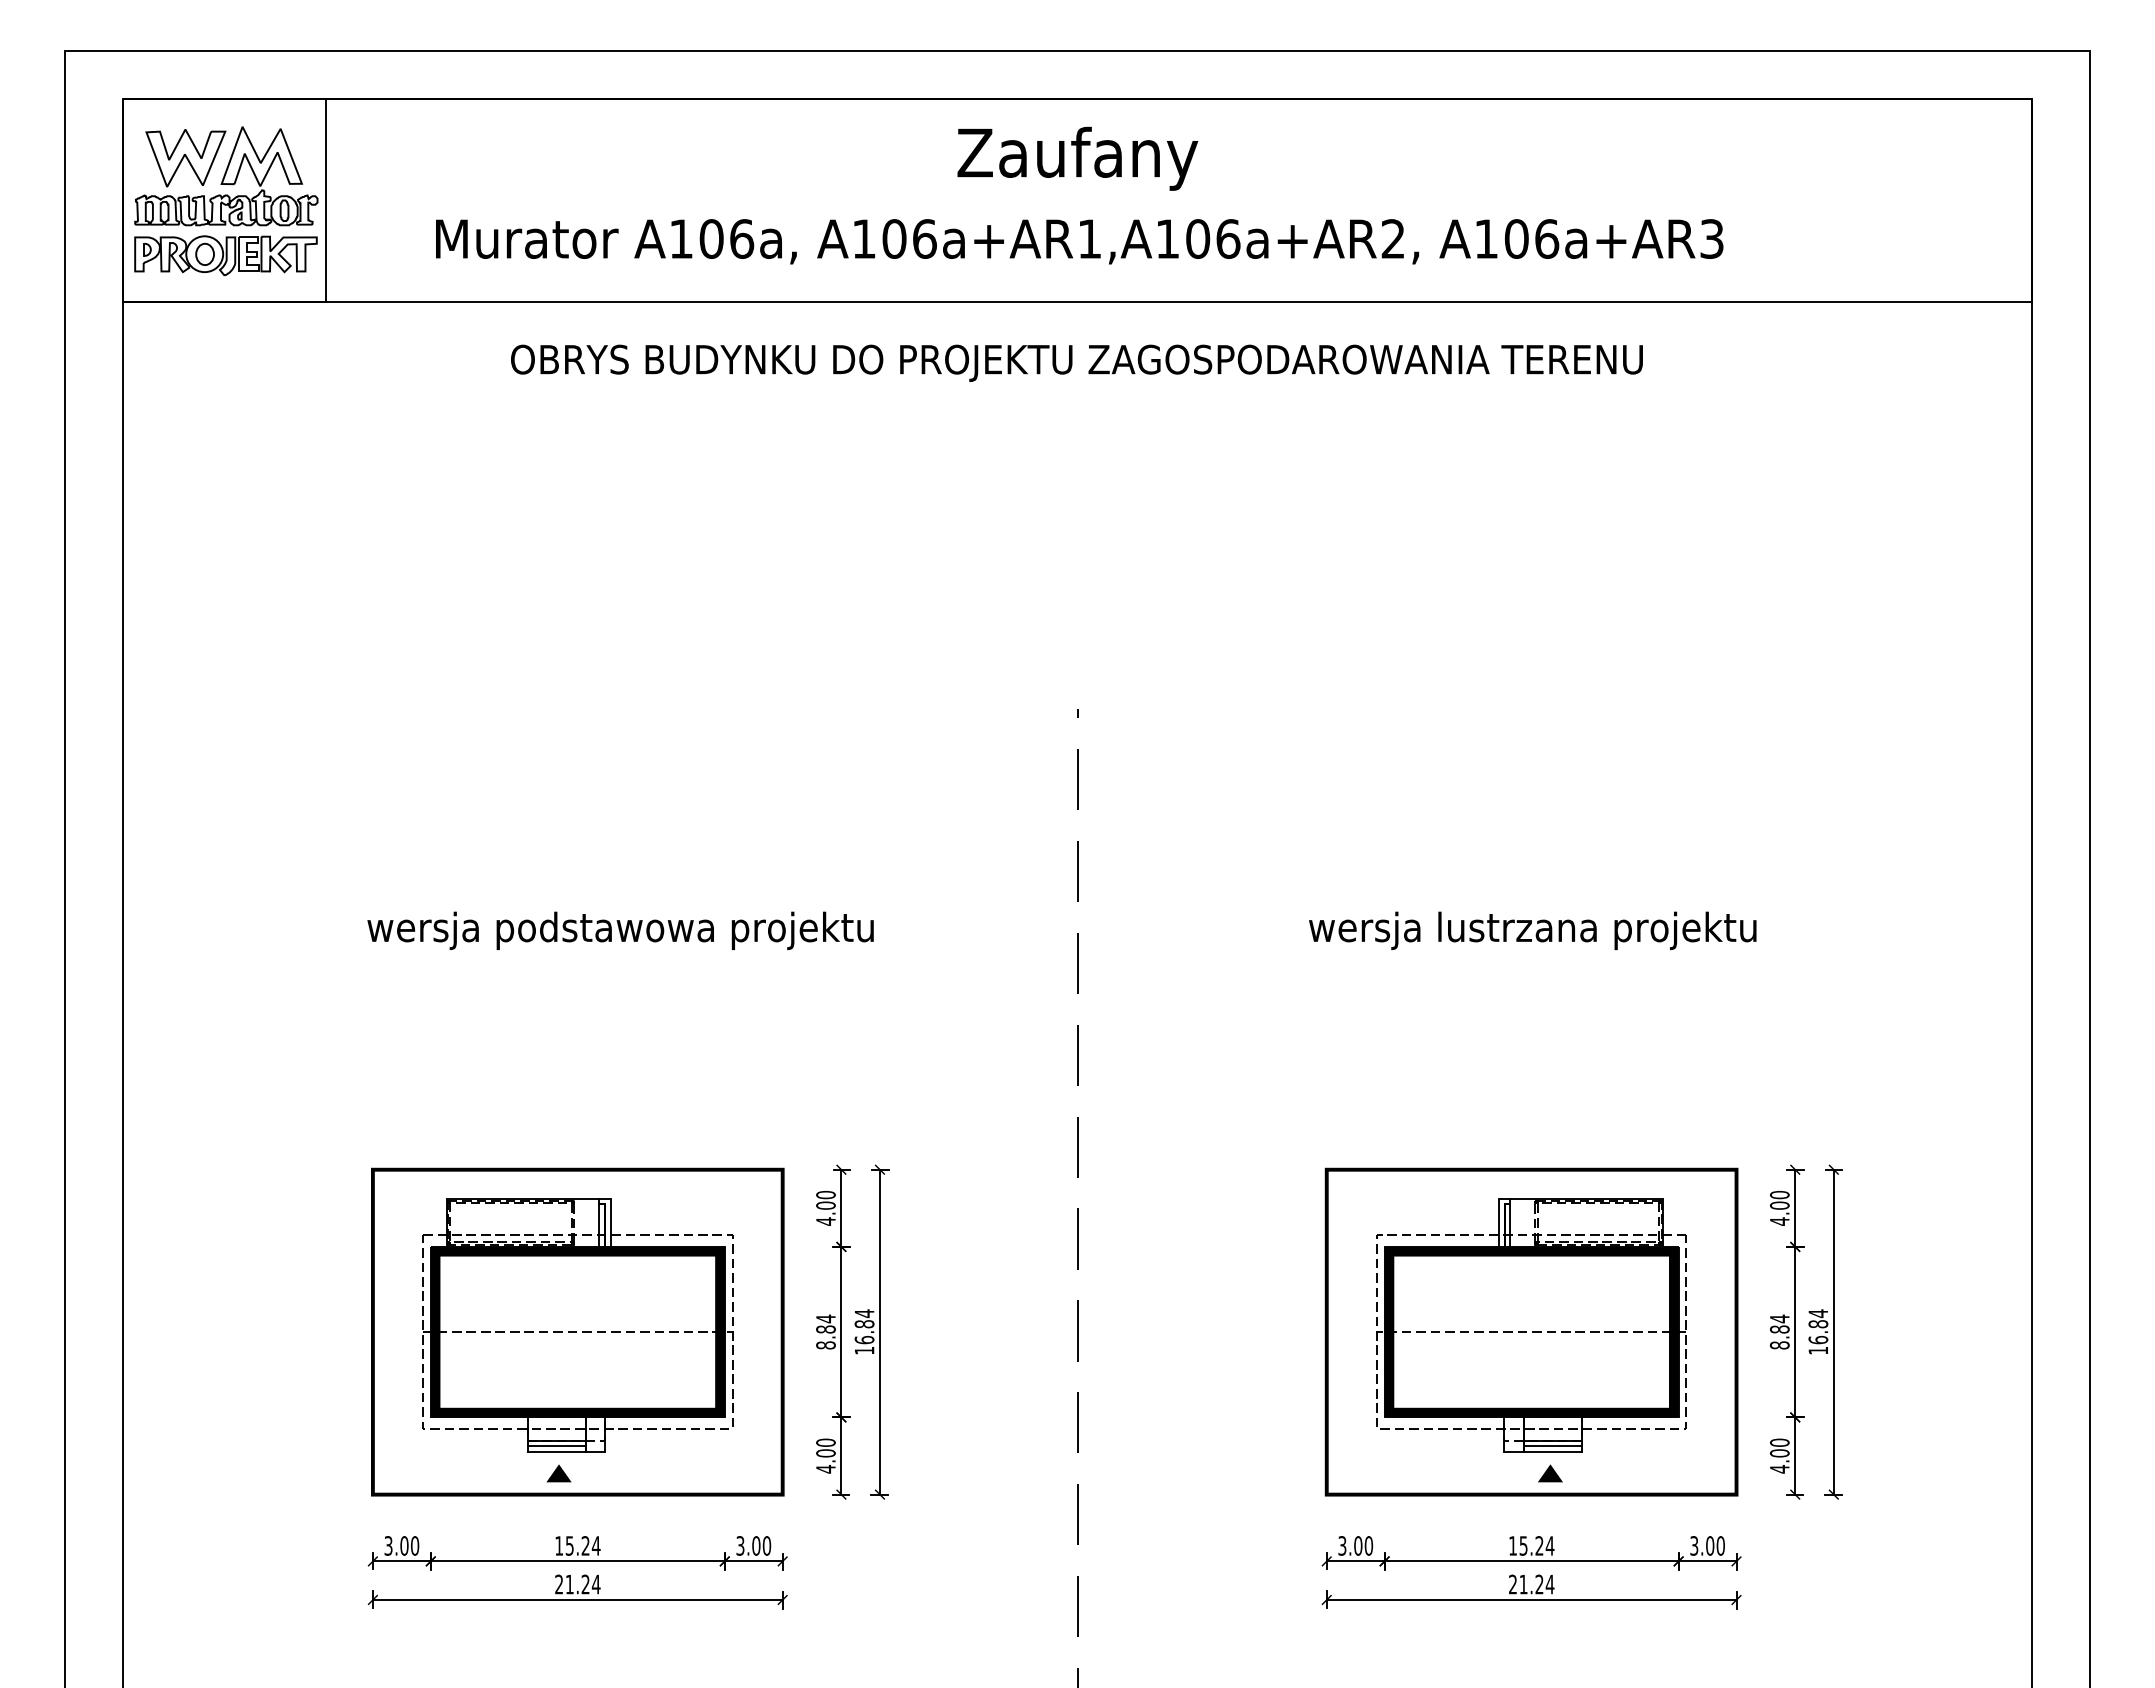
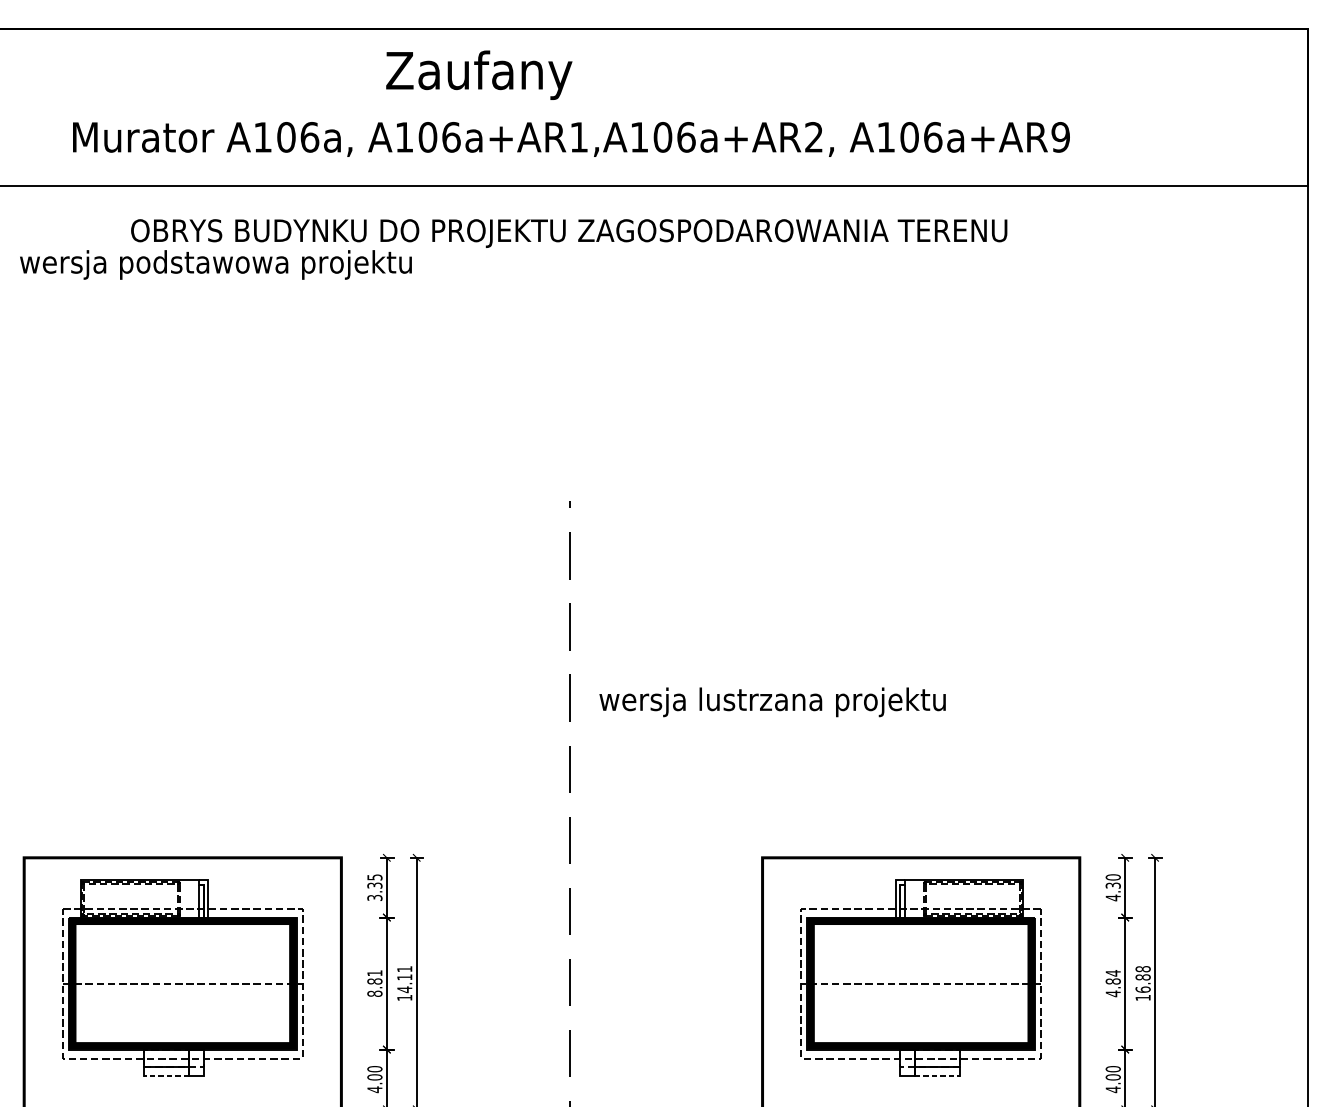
text: (1077, 158) -> (479, 75), moved
text: (1711, 238) -> (1060, 136), A106a+AR3 -> A106a+AR9
text: (620, 930) -> (215, 264), moved
text: (1532, 930) -> (772, 702), moved
text: (1779, 1205) -> (1113, 885), 4.00 -> 4.30
text: (825, 1207) -> (374, 887), 4.00 -> 3.35
text: (1818, 1313) -> (1143, 969), 16.84 -> 16.88
text: (825, 1318) -> (374, 972), 8.84 -> 8.81
text: (864, 1326) -> (404, 979), 16.84 -> 14.11
text: (1779, 1345) -> (1113, 993), 8.84 -> 4.84
line: (556, 1446) -> (166, 1072), removed
line: (1552, 1446) -> (937, 1072), removed
line: (556, 1452) -> (166, 1076), solid -> dashed
line: (1553, 1452) -> (938, 1076), solid -> dashed
fill: (558, 1473) -> (167, 1092), removed
fill: (1550, 1473) -> (935, 1092), removed

